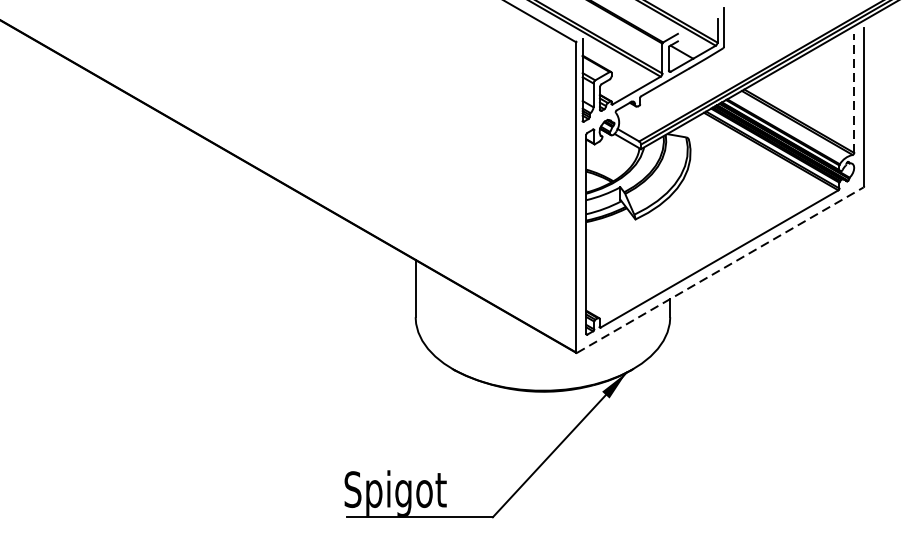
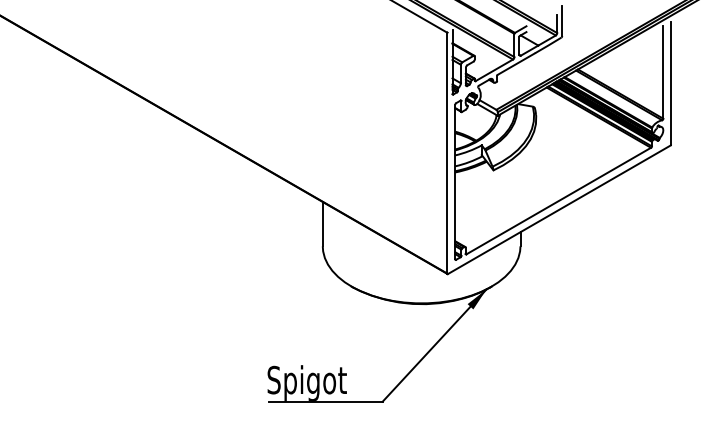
line: (854, 93) -> (663, 72), dashed -> solid
line: (720, 269) -> (559, 209), dashed -> solid

